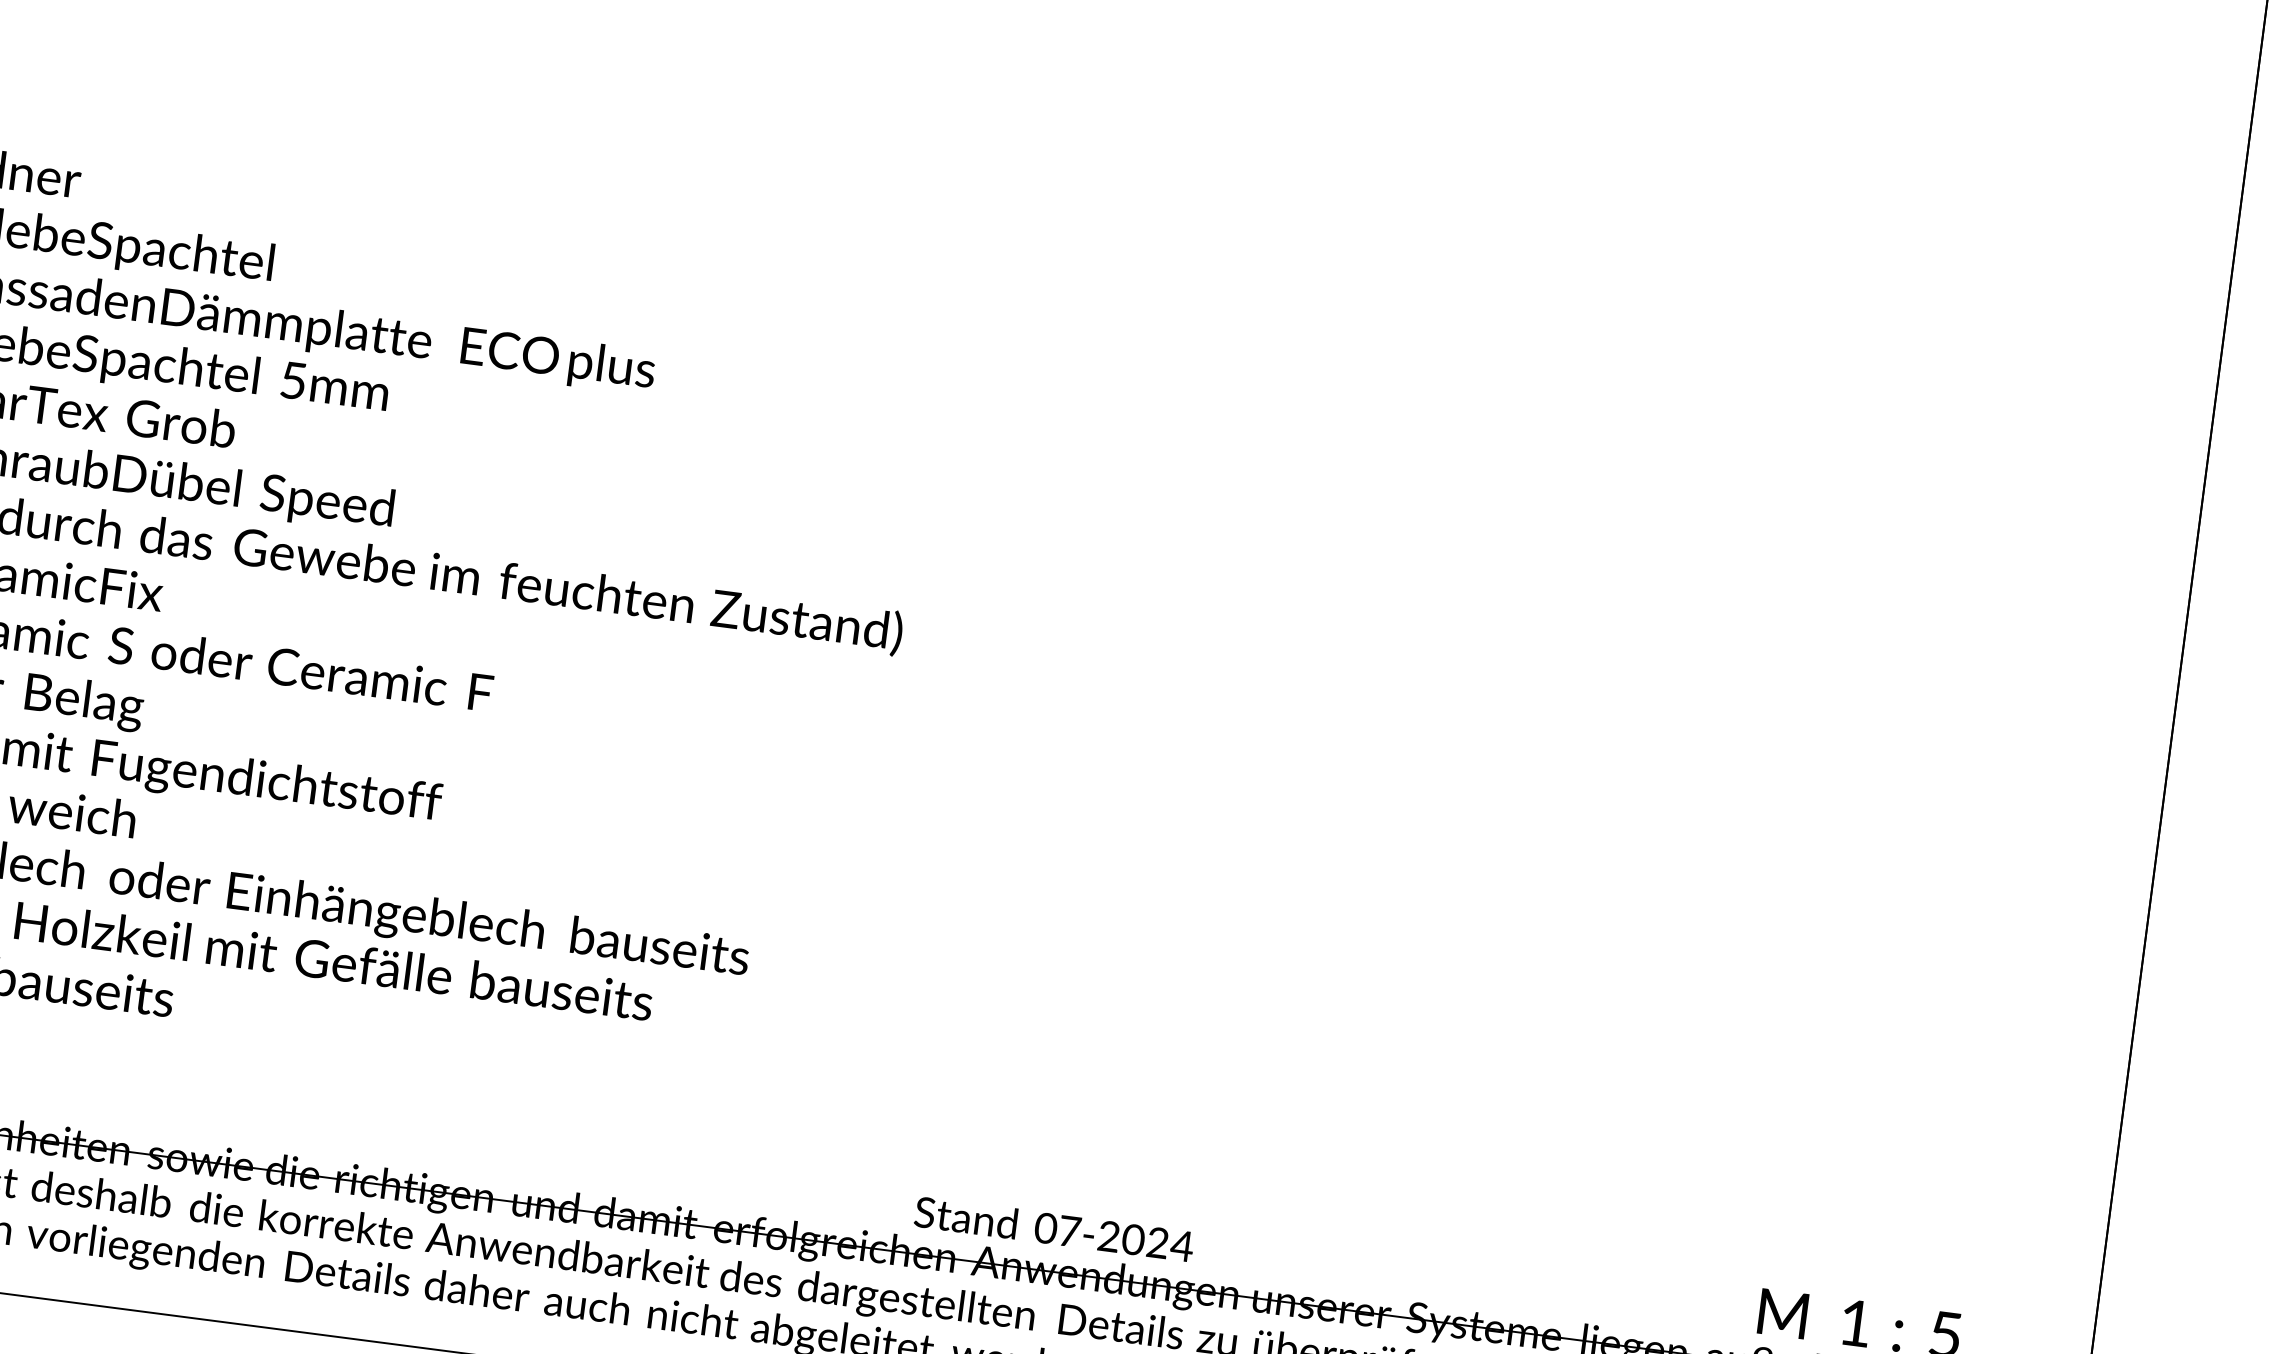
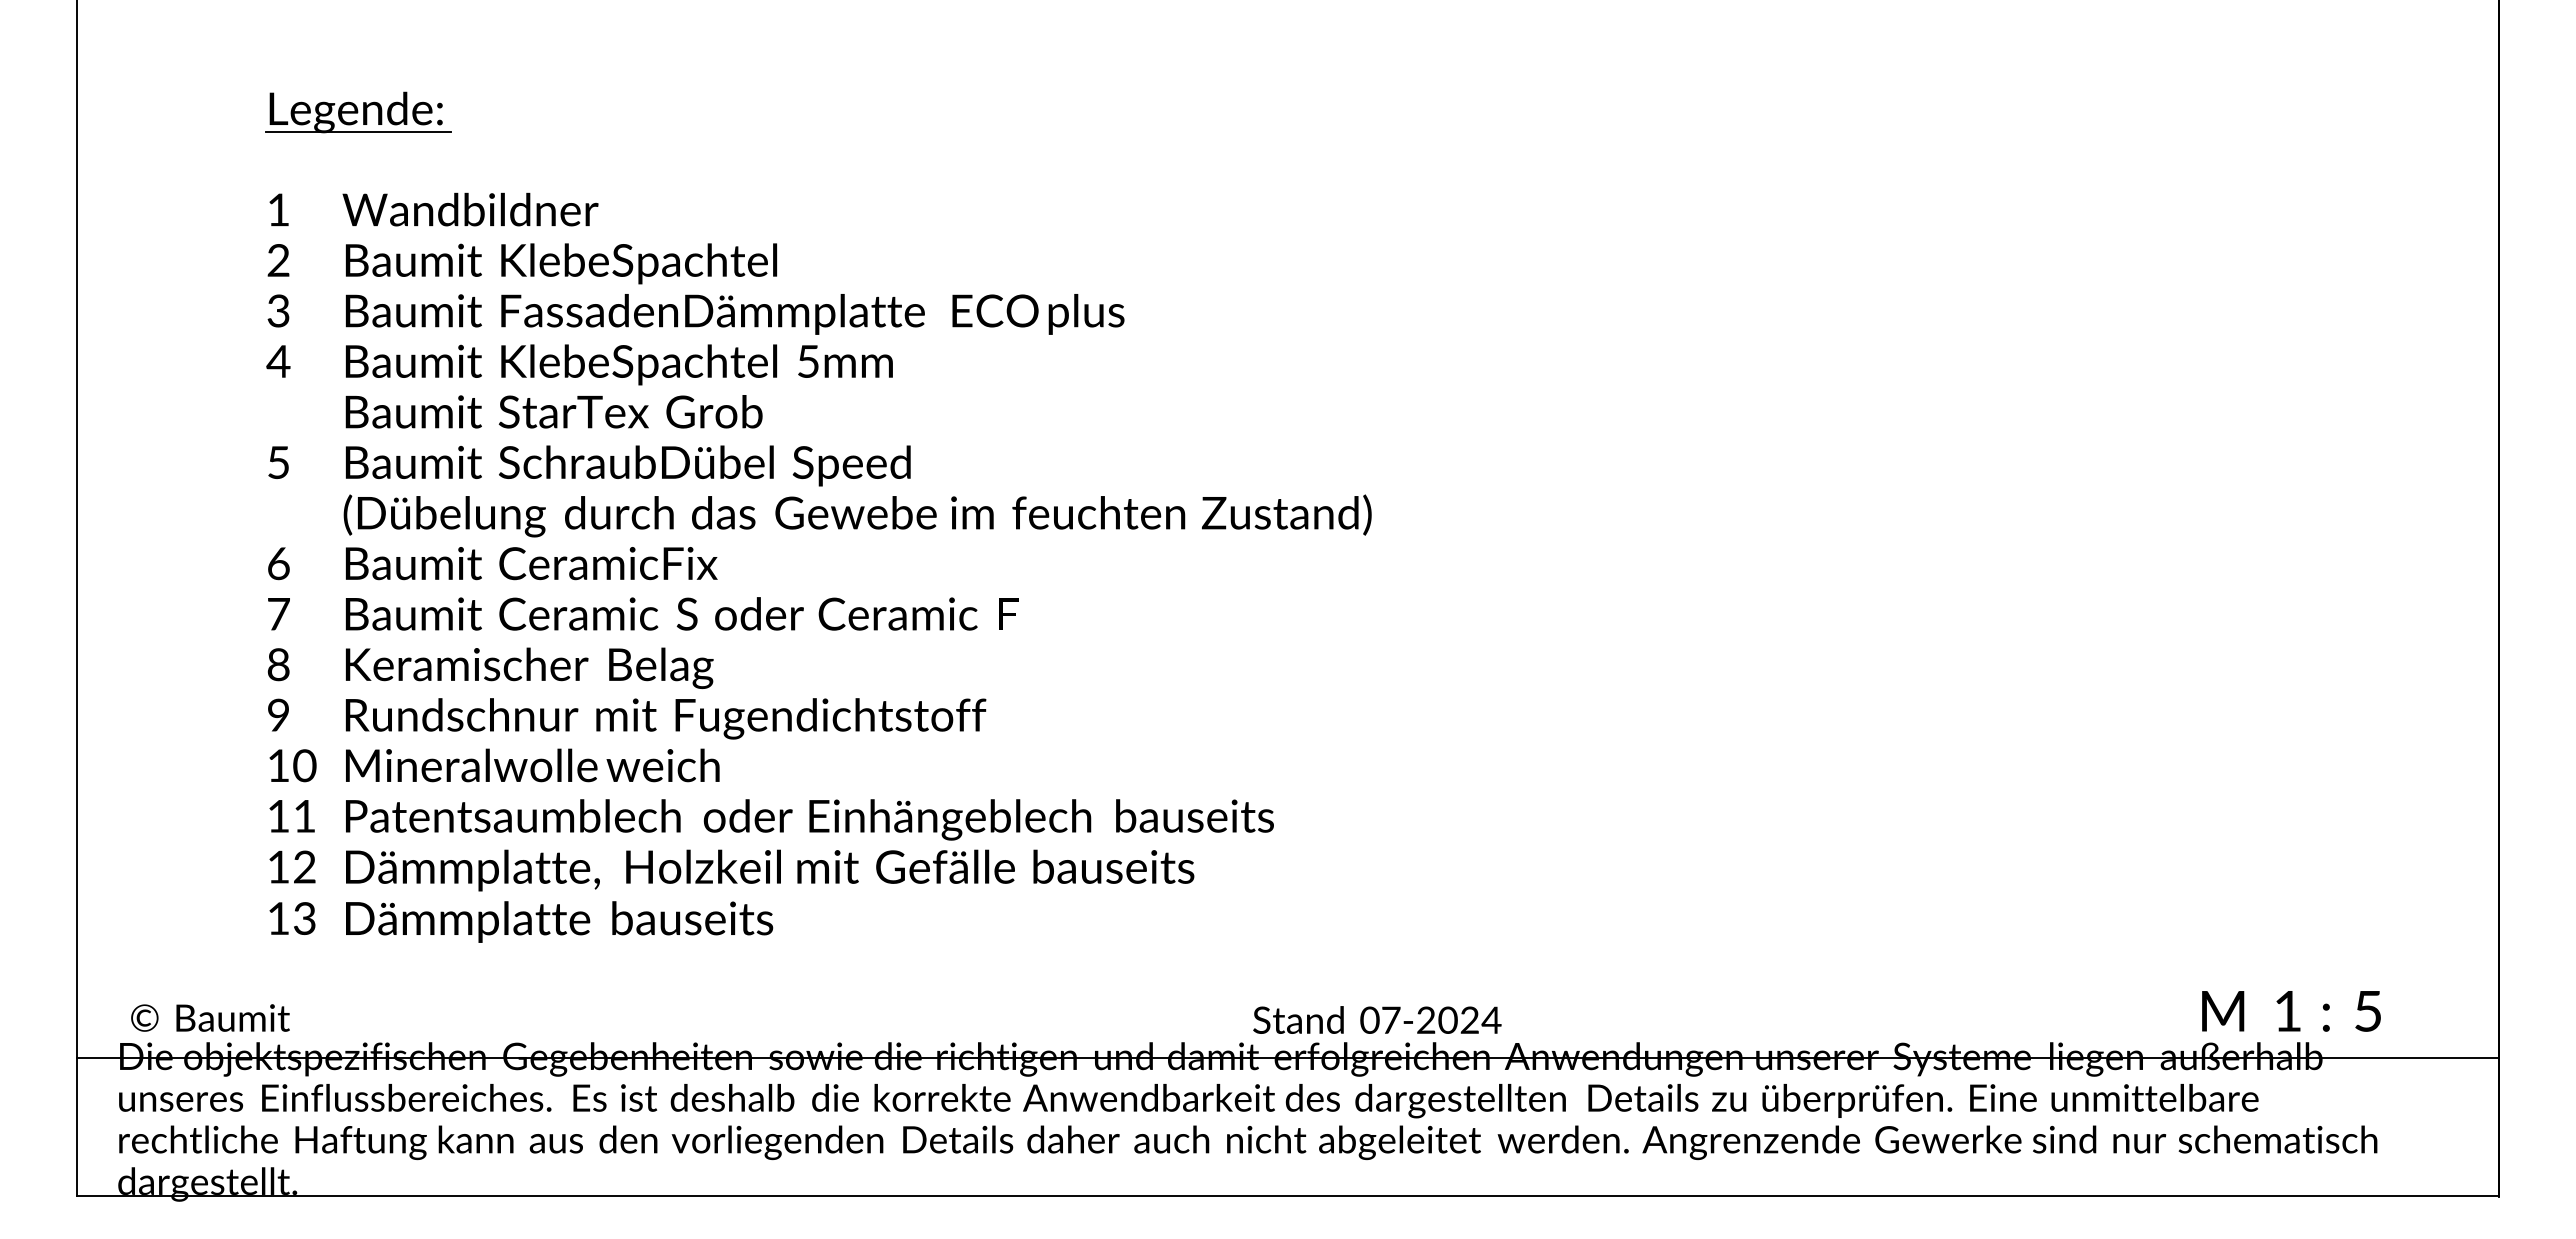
text: (1054, 1228) -> (1377, 1019), moved

